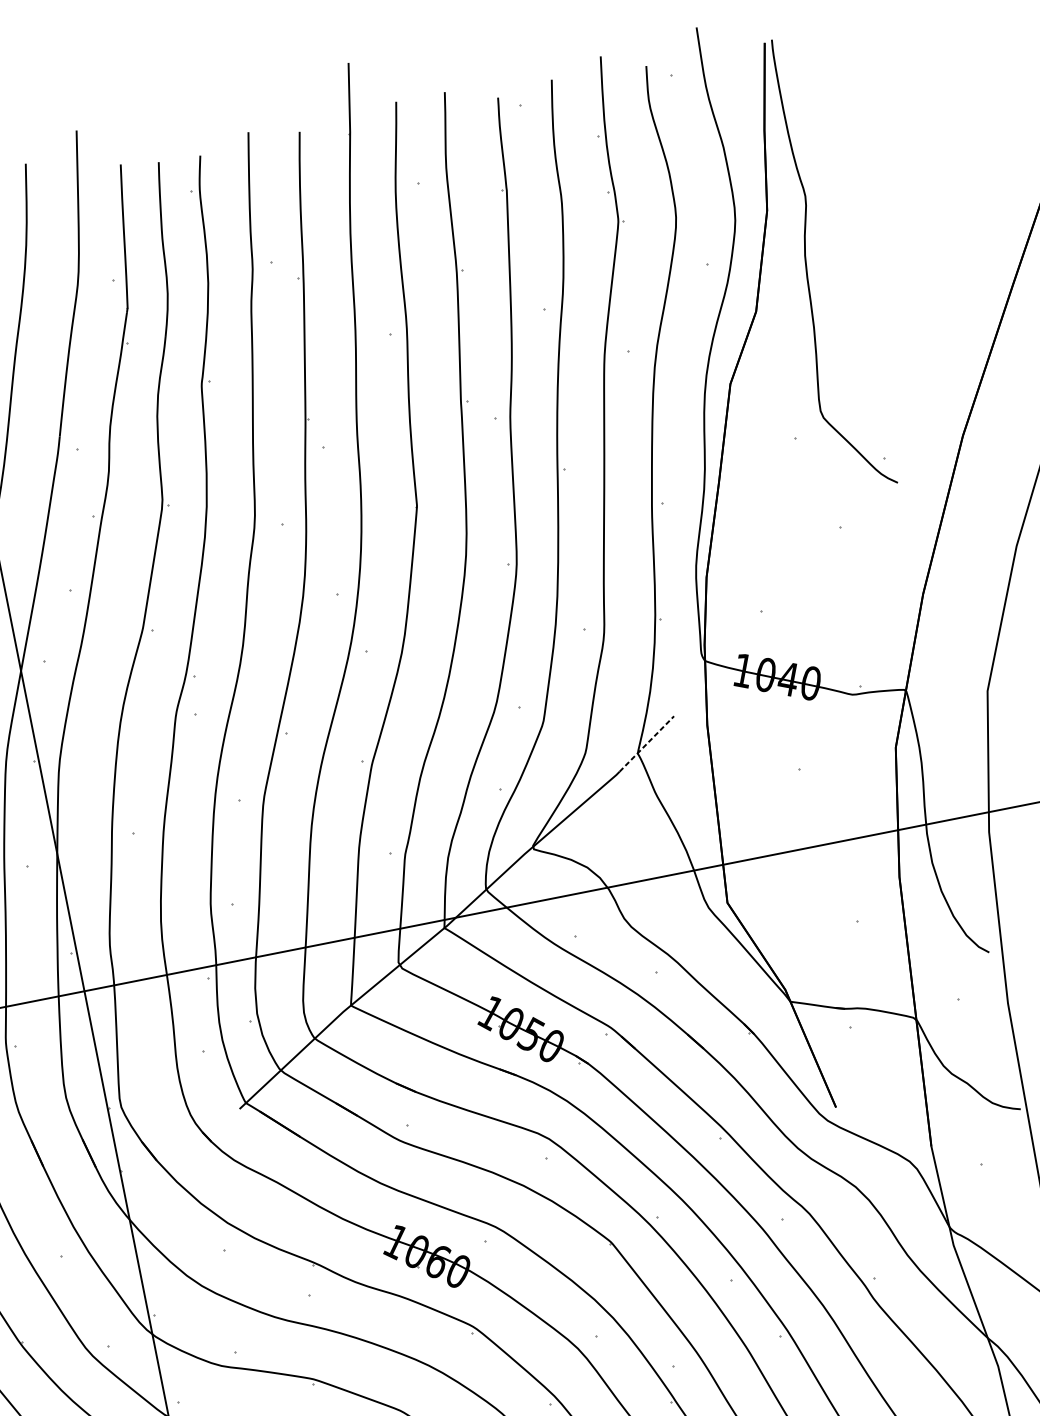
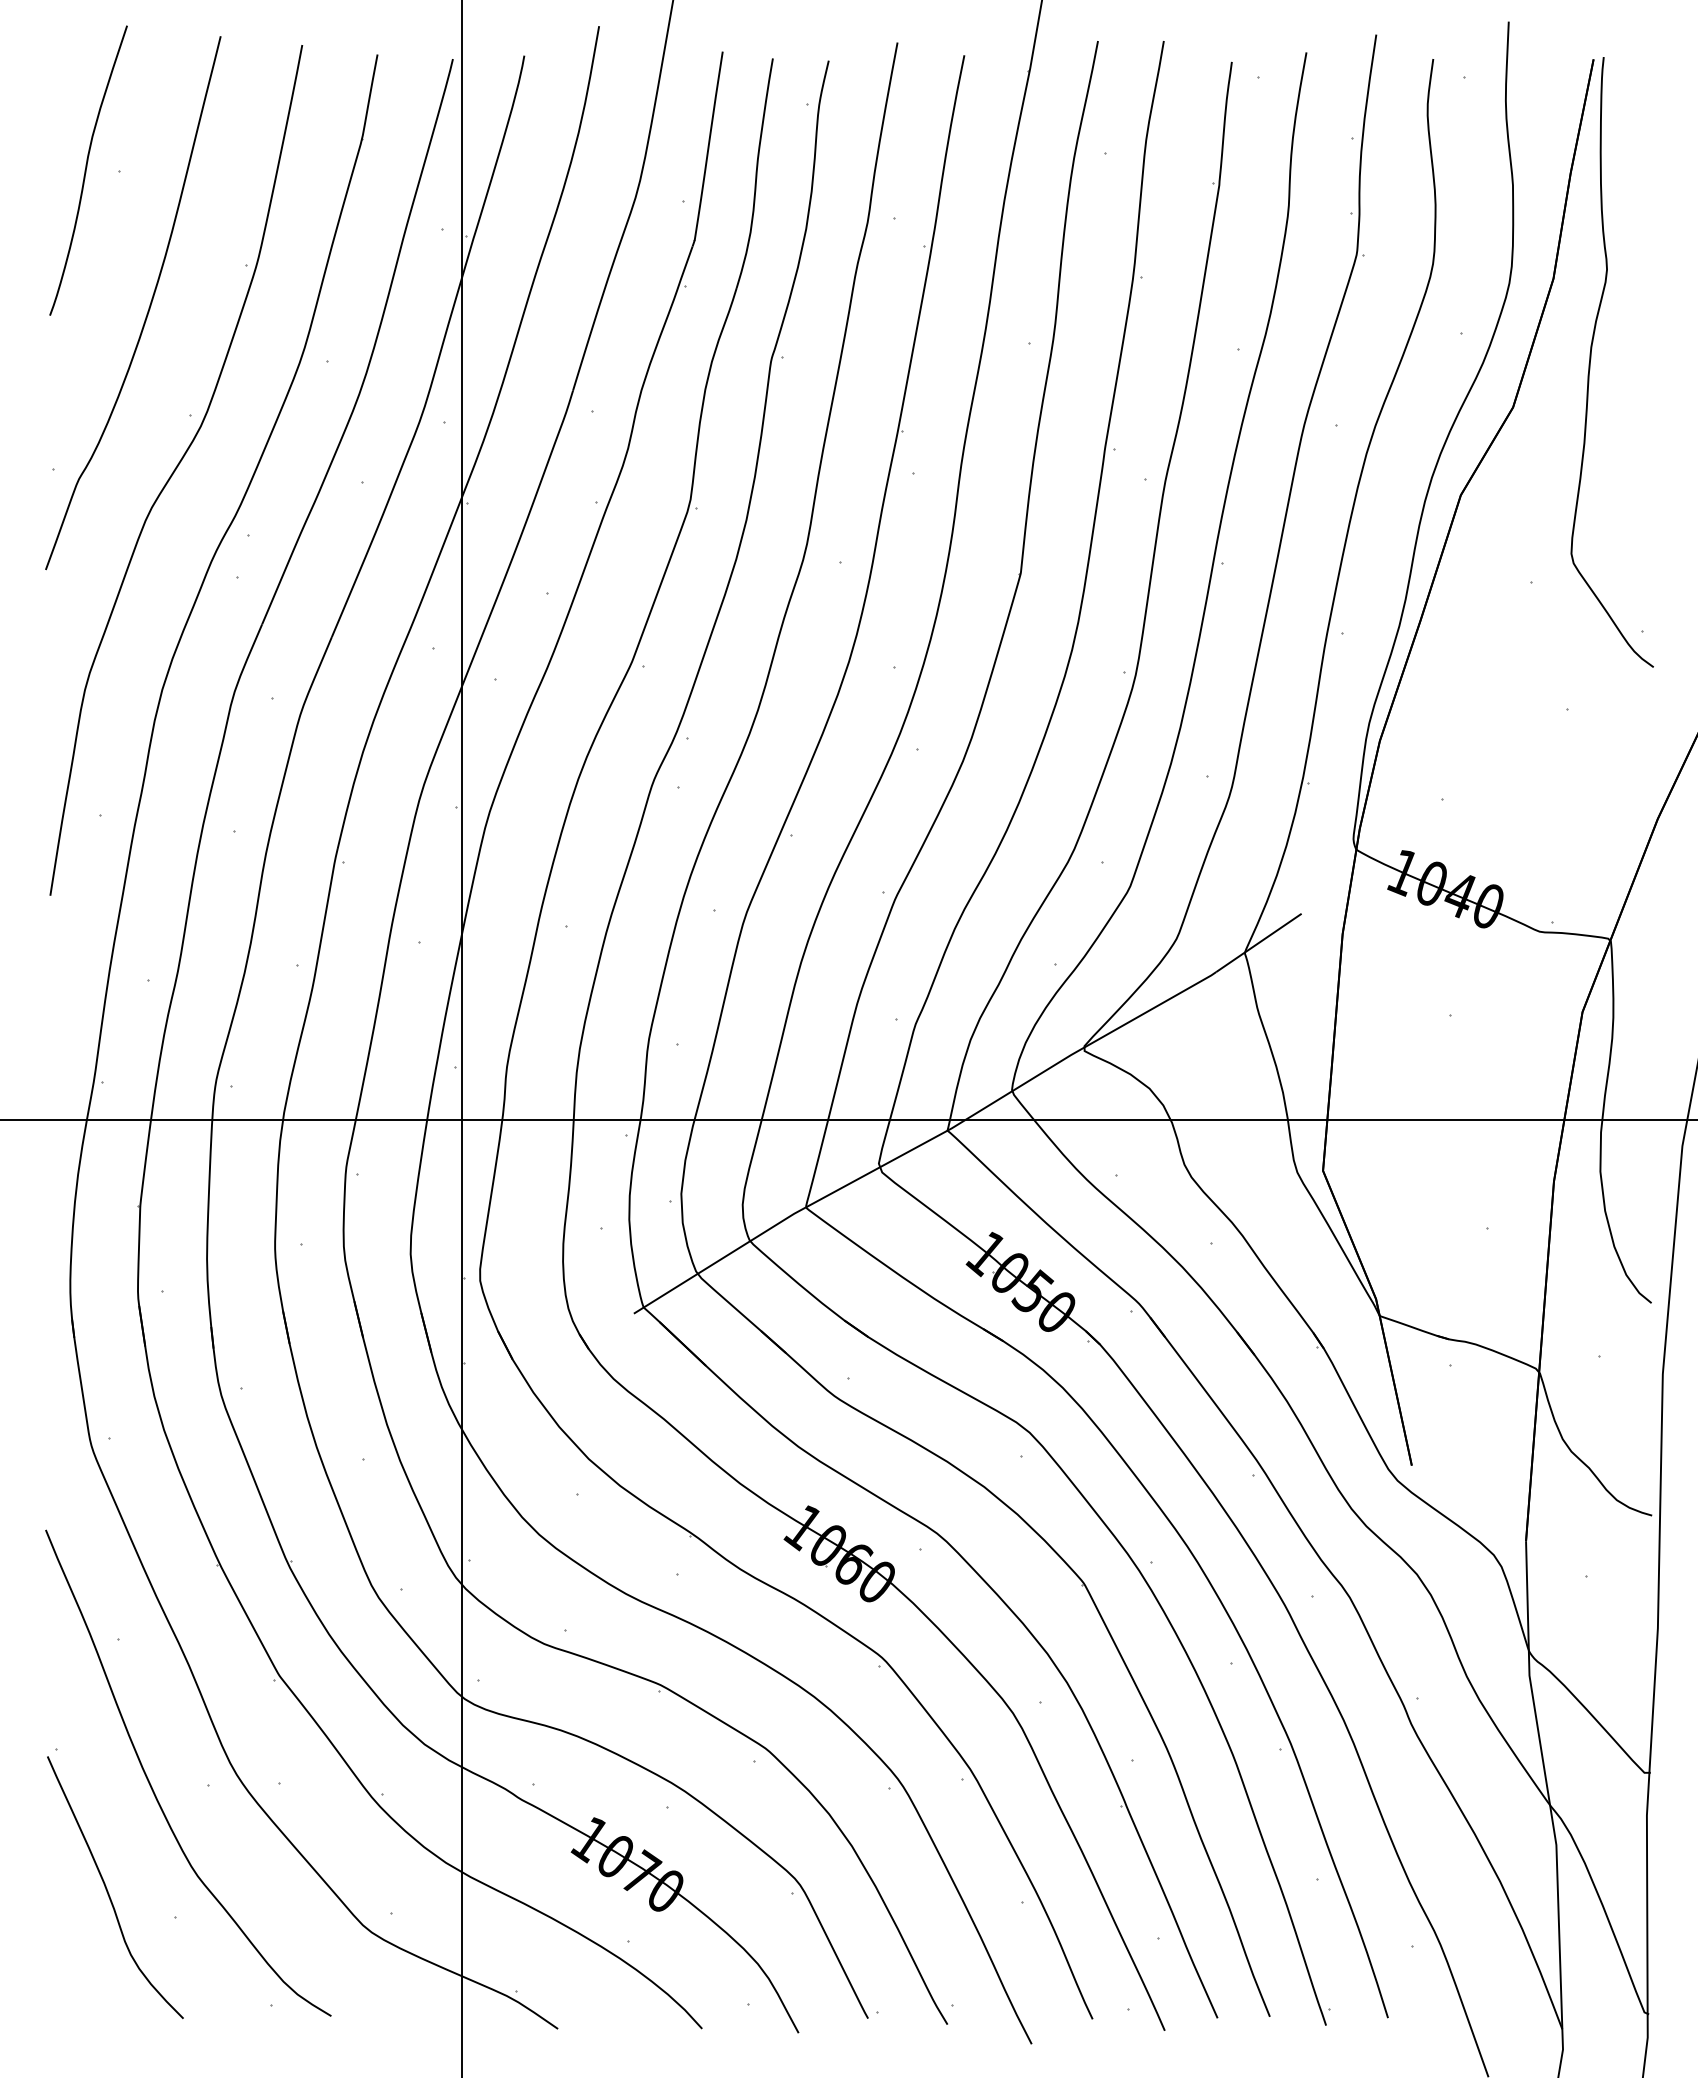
line: (646, 743) -> (1258, 942), dashed -> solid

